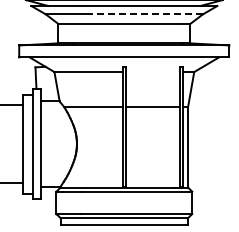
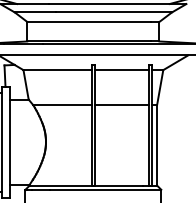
line: (144, 14) -> (113, 12), dashed -> solid
line: (152, 72) -> (121, 70), added

